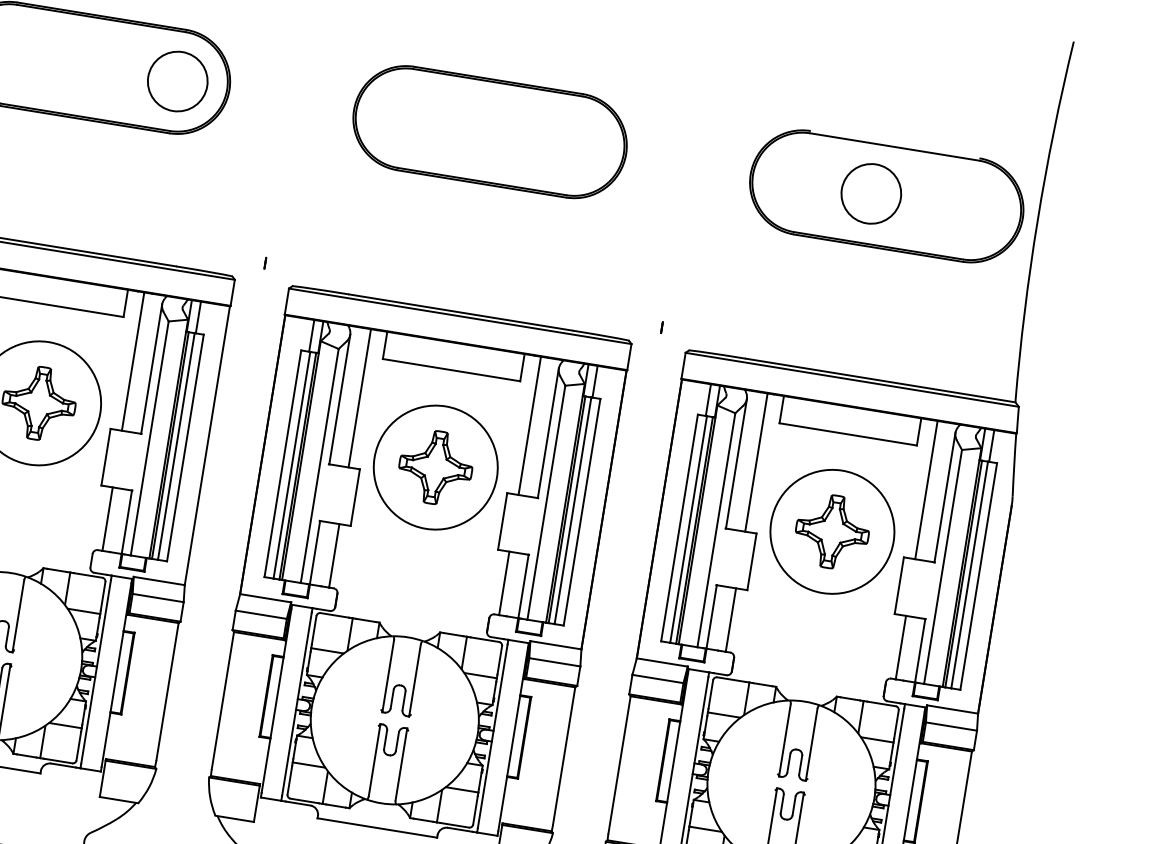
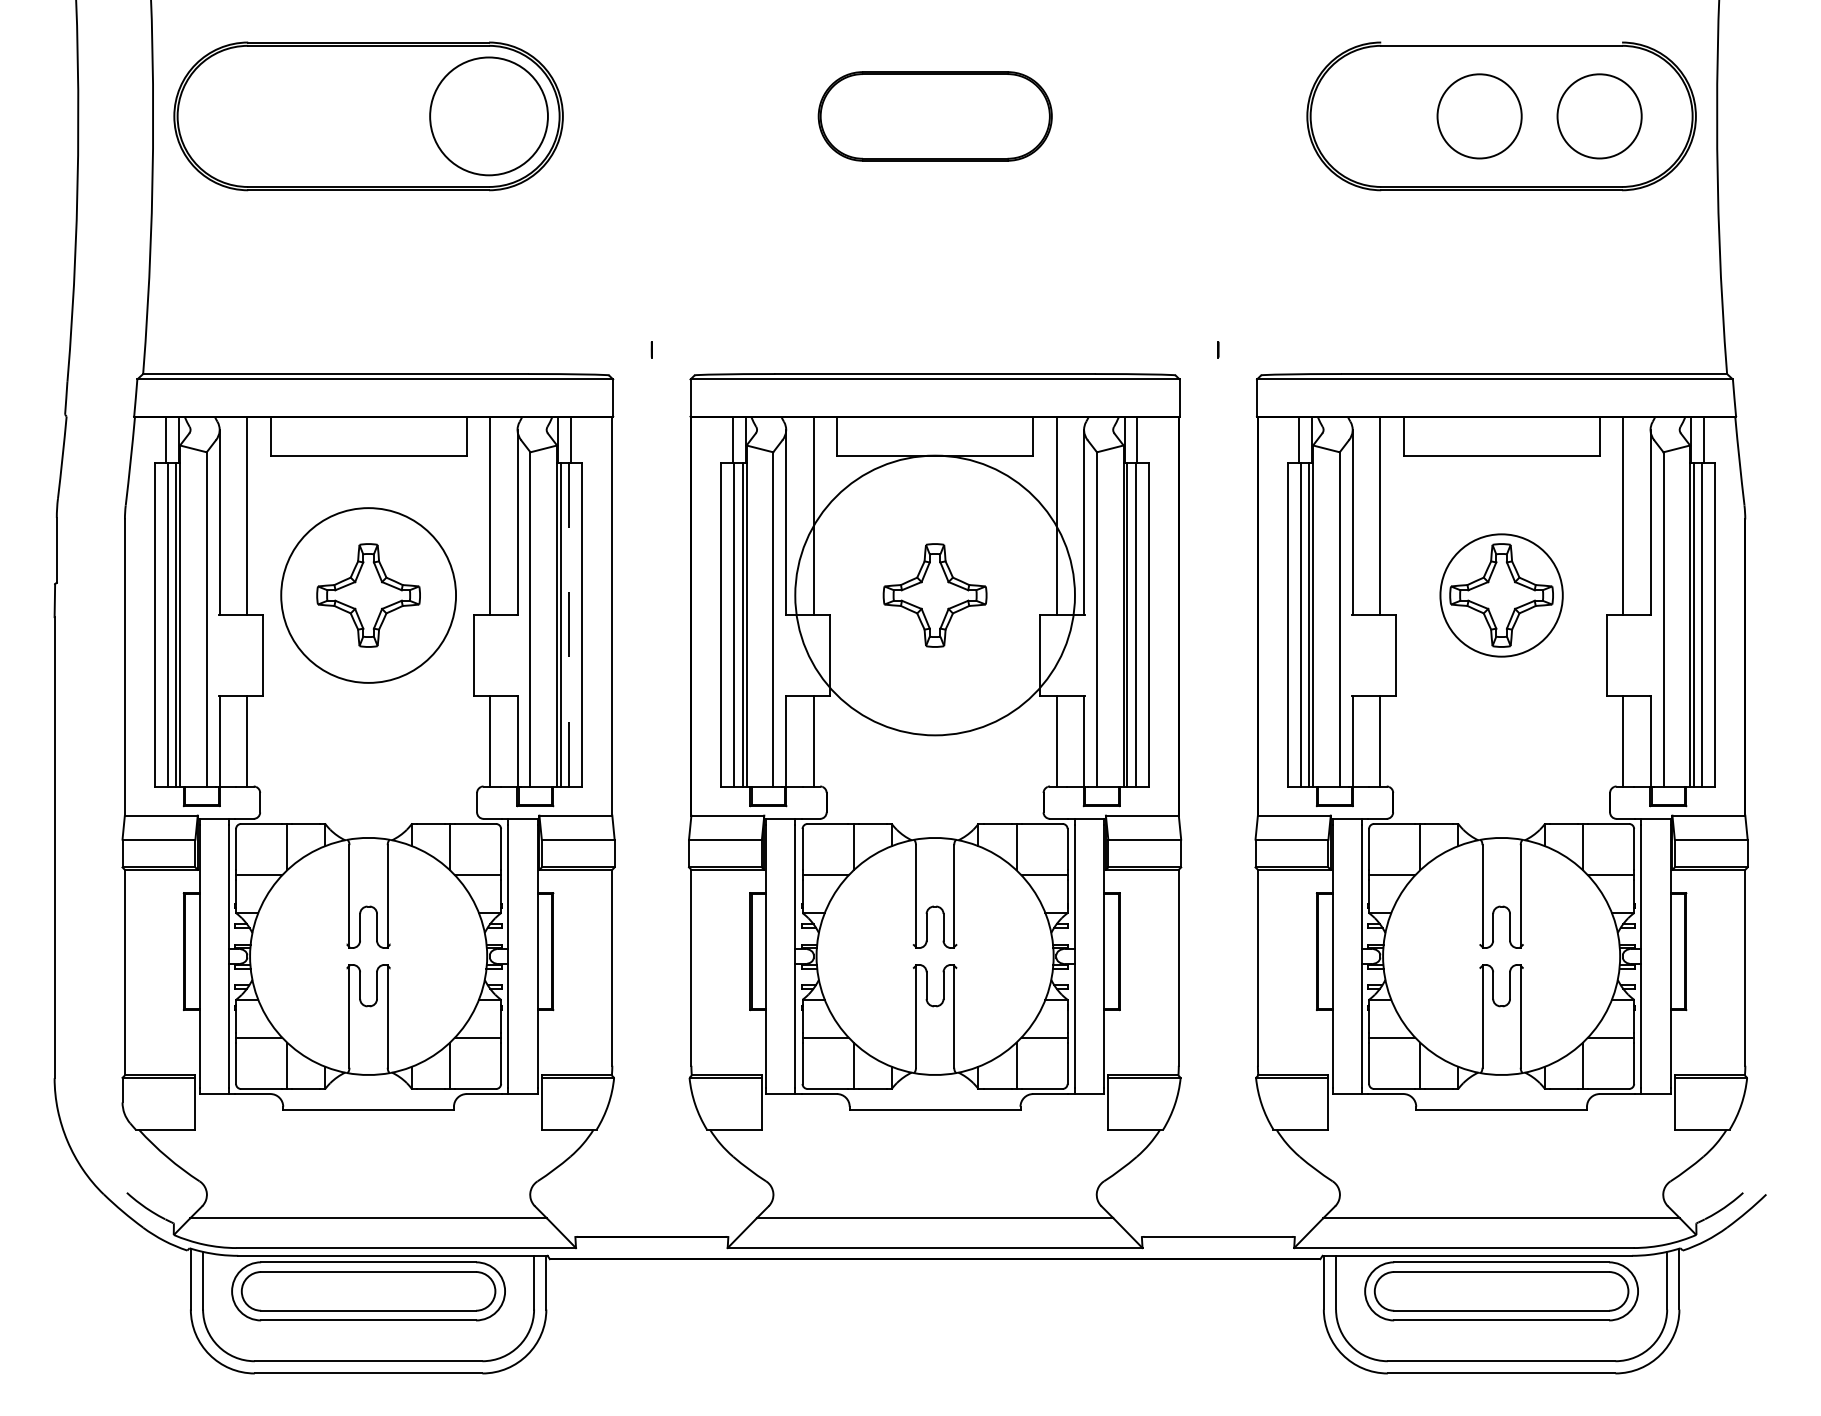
circle: (177, 81) -> (488, 116), size x1.4
part: (490, 132) -> (935, 116), size x0.6
circle: (955, 207) -> (1599, 116), added
line: (176, 446) -> (569, 624), solid -> dashed
circle: (435, 467) -> (934, 595), size x1.6
circle: (832, 531) -> (1501, 595), size x0.7

